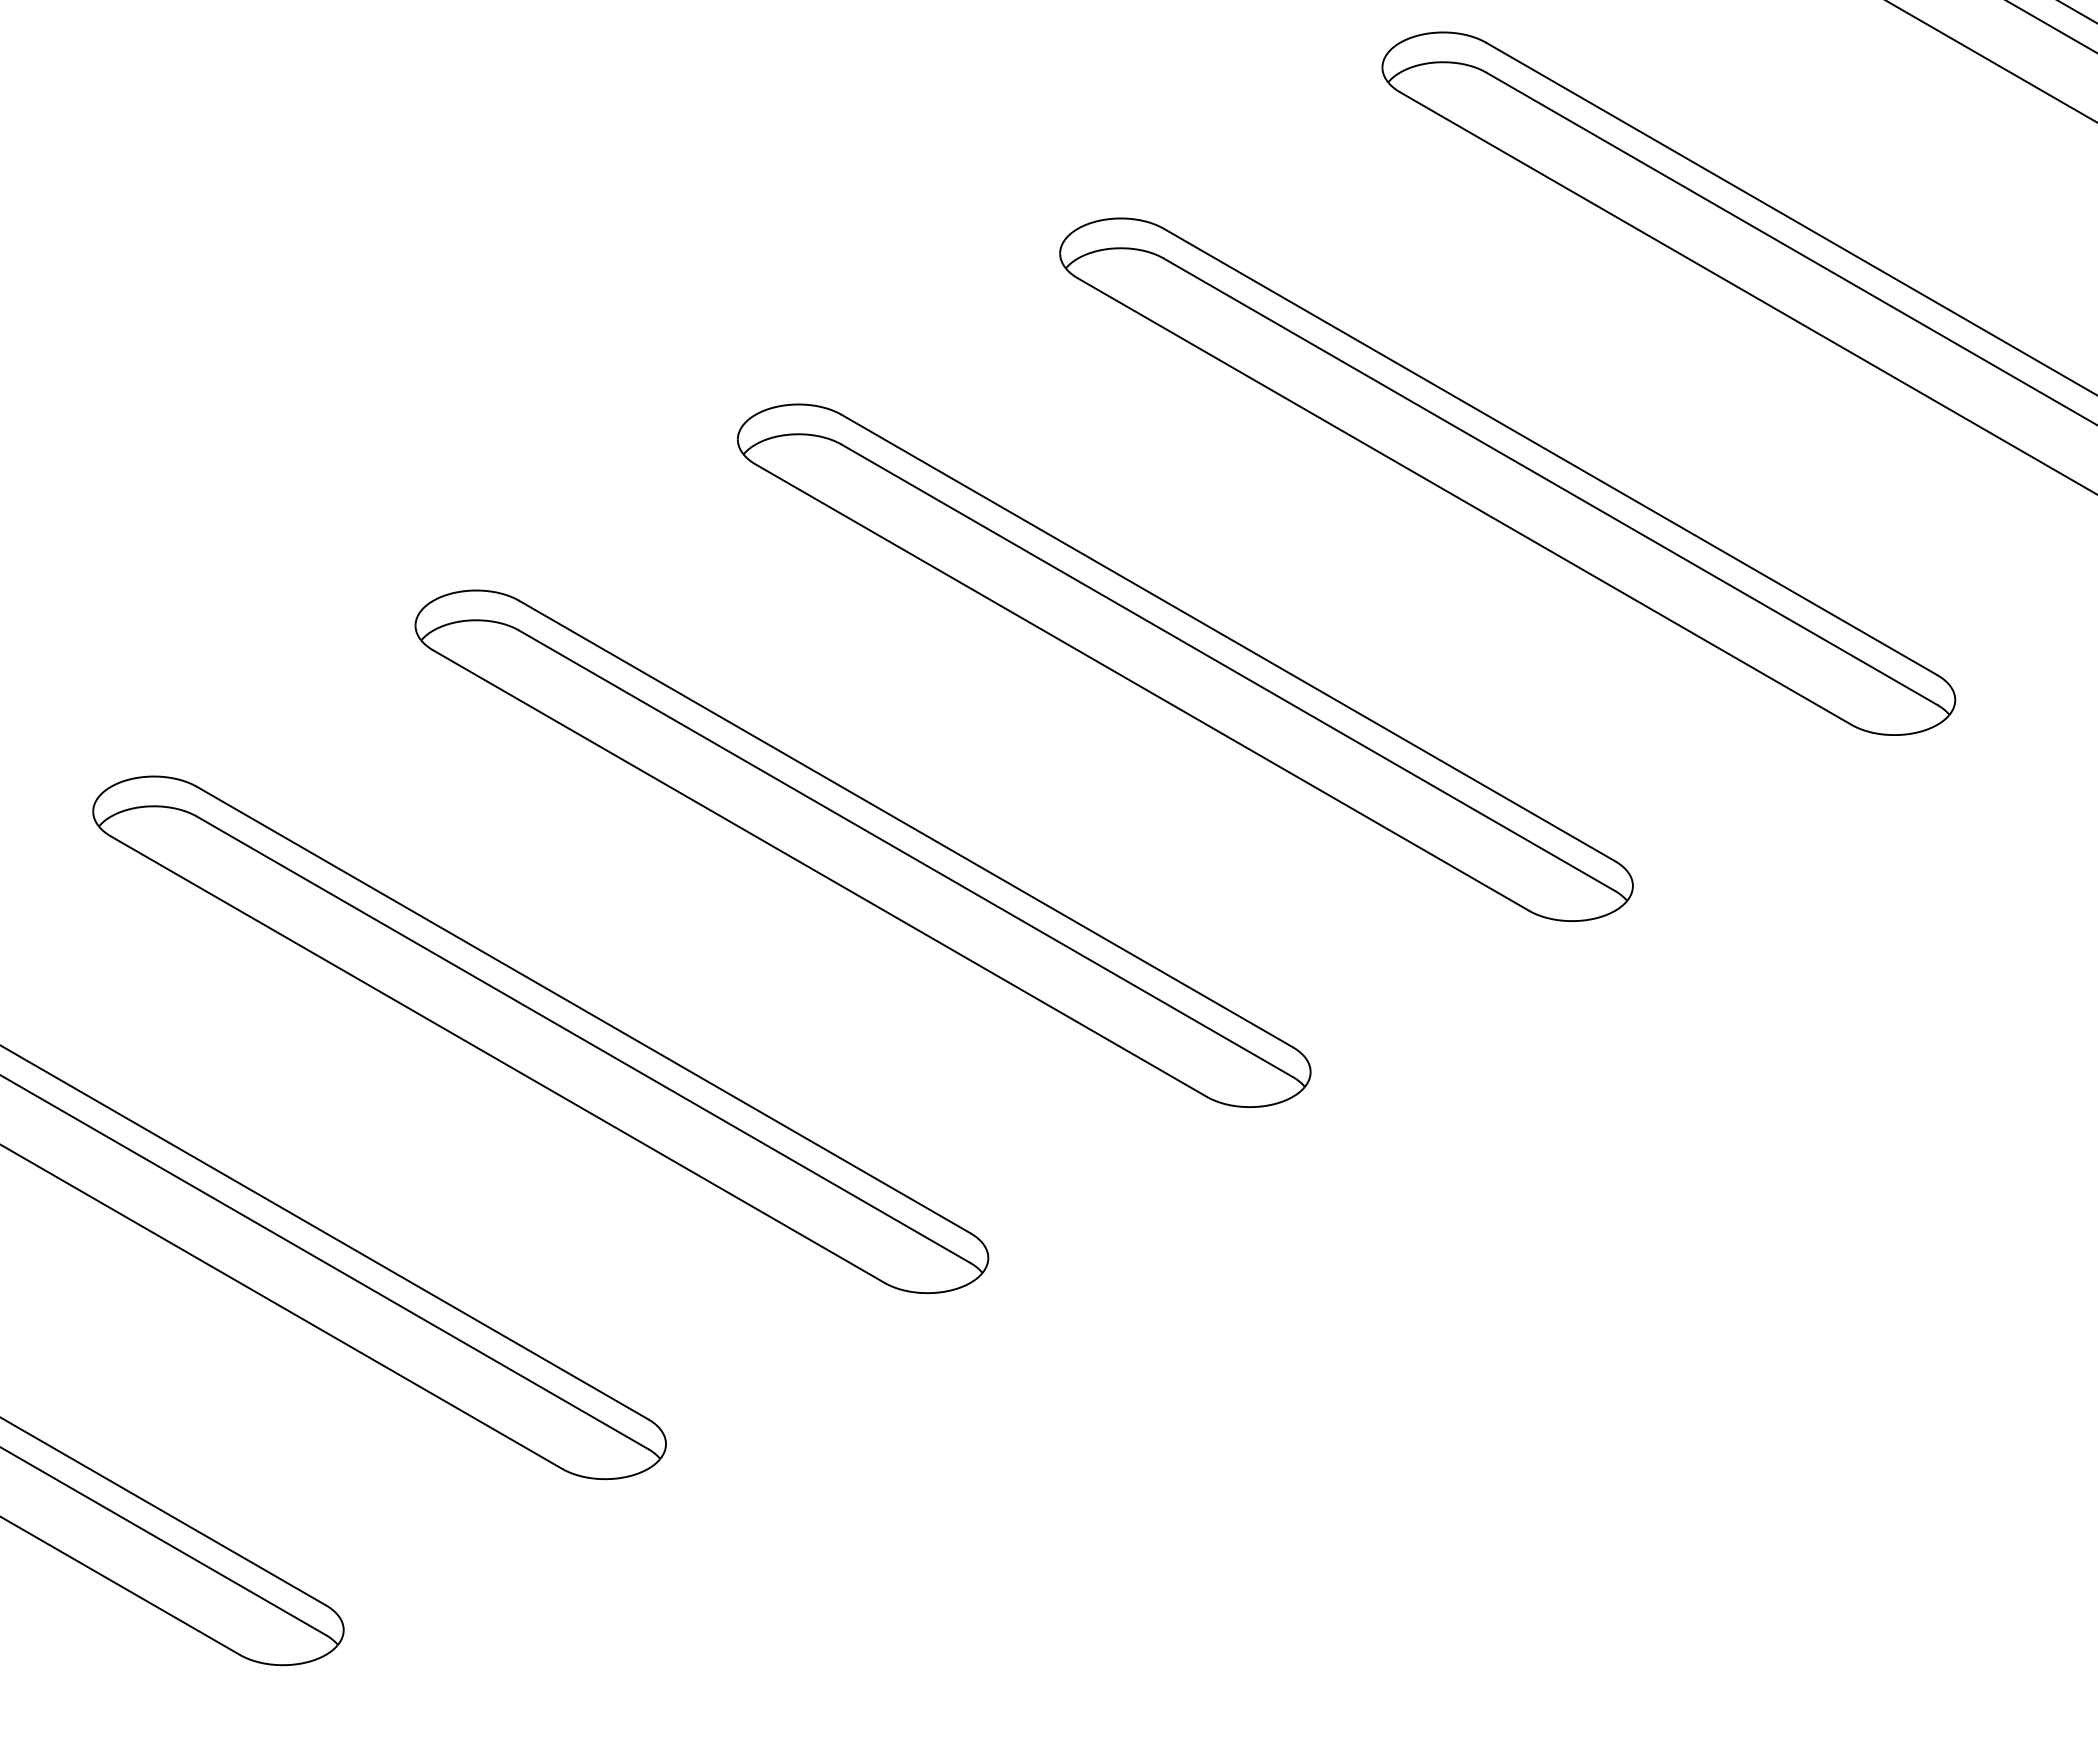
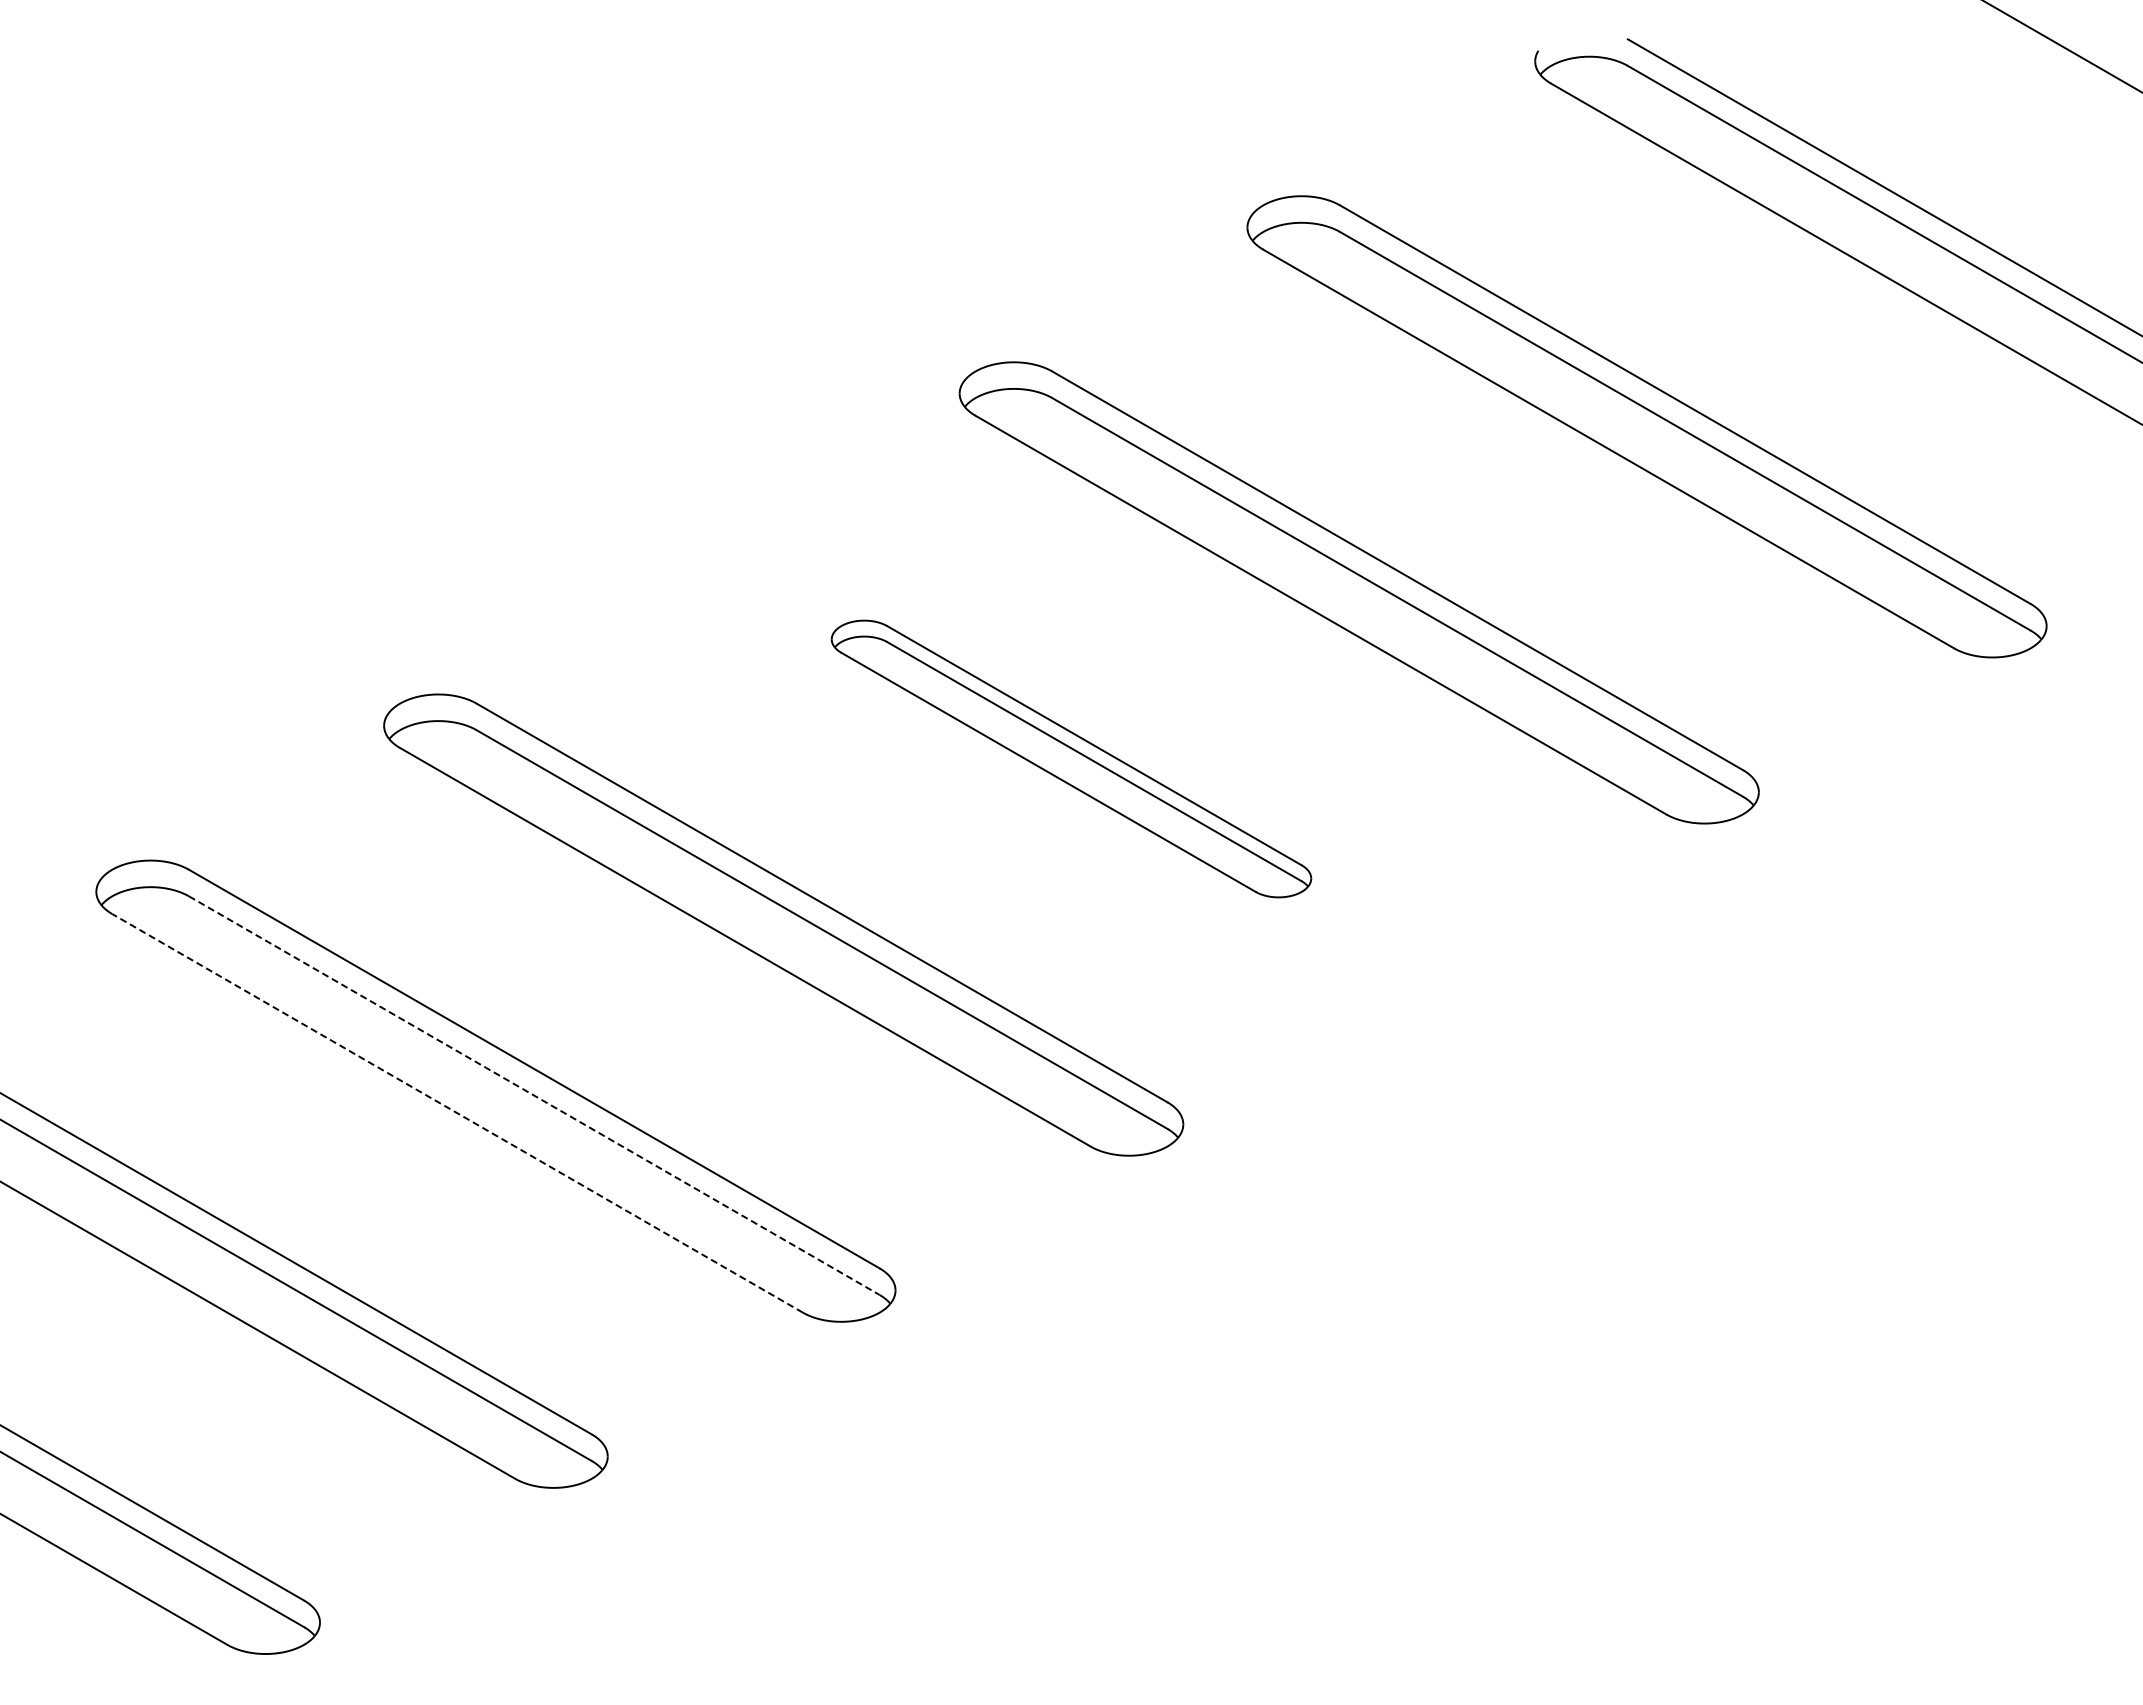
part: (1185, 662) -> (1071, 758), size x0.6
line: (583, 1039) -> (534, 1095), solid -> dashed
line: (497, 1059) -> (457, 1113), solid -> dashed

